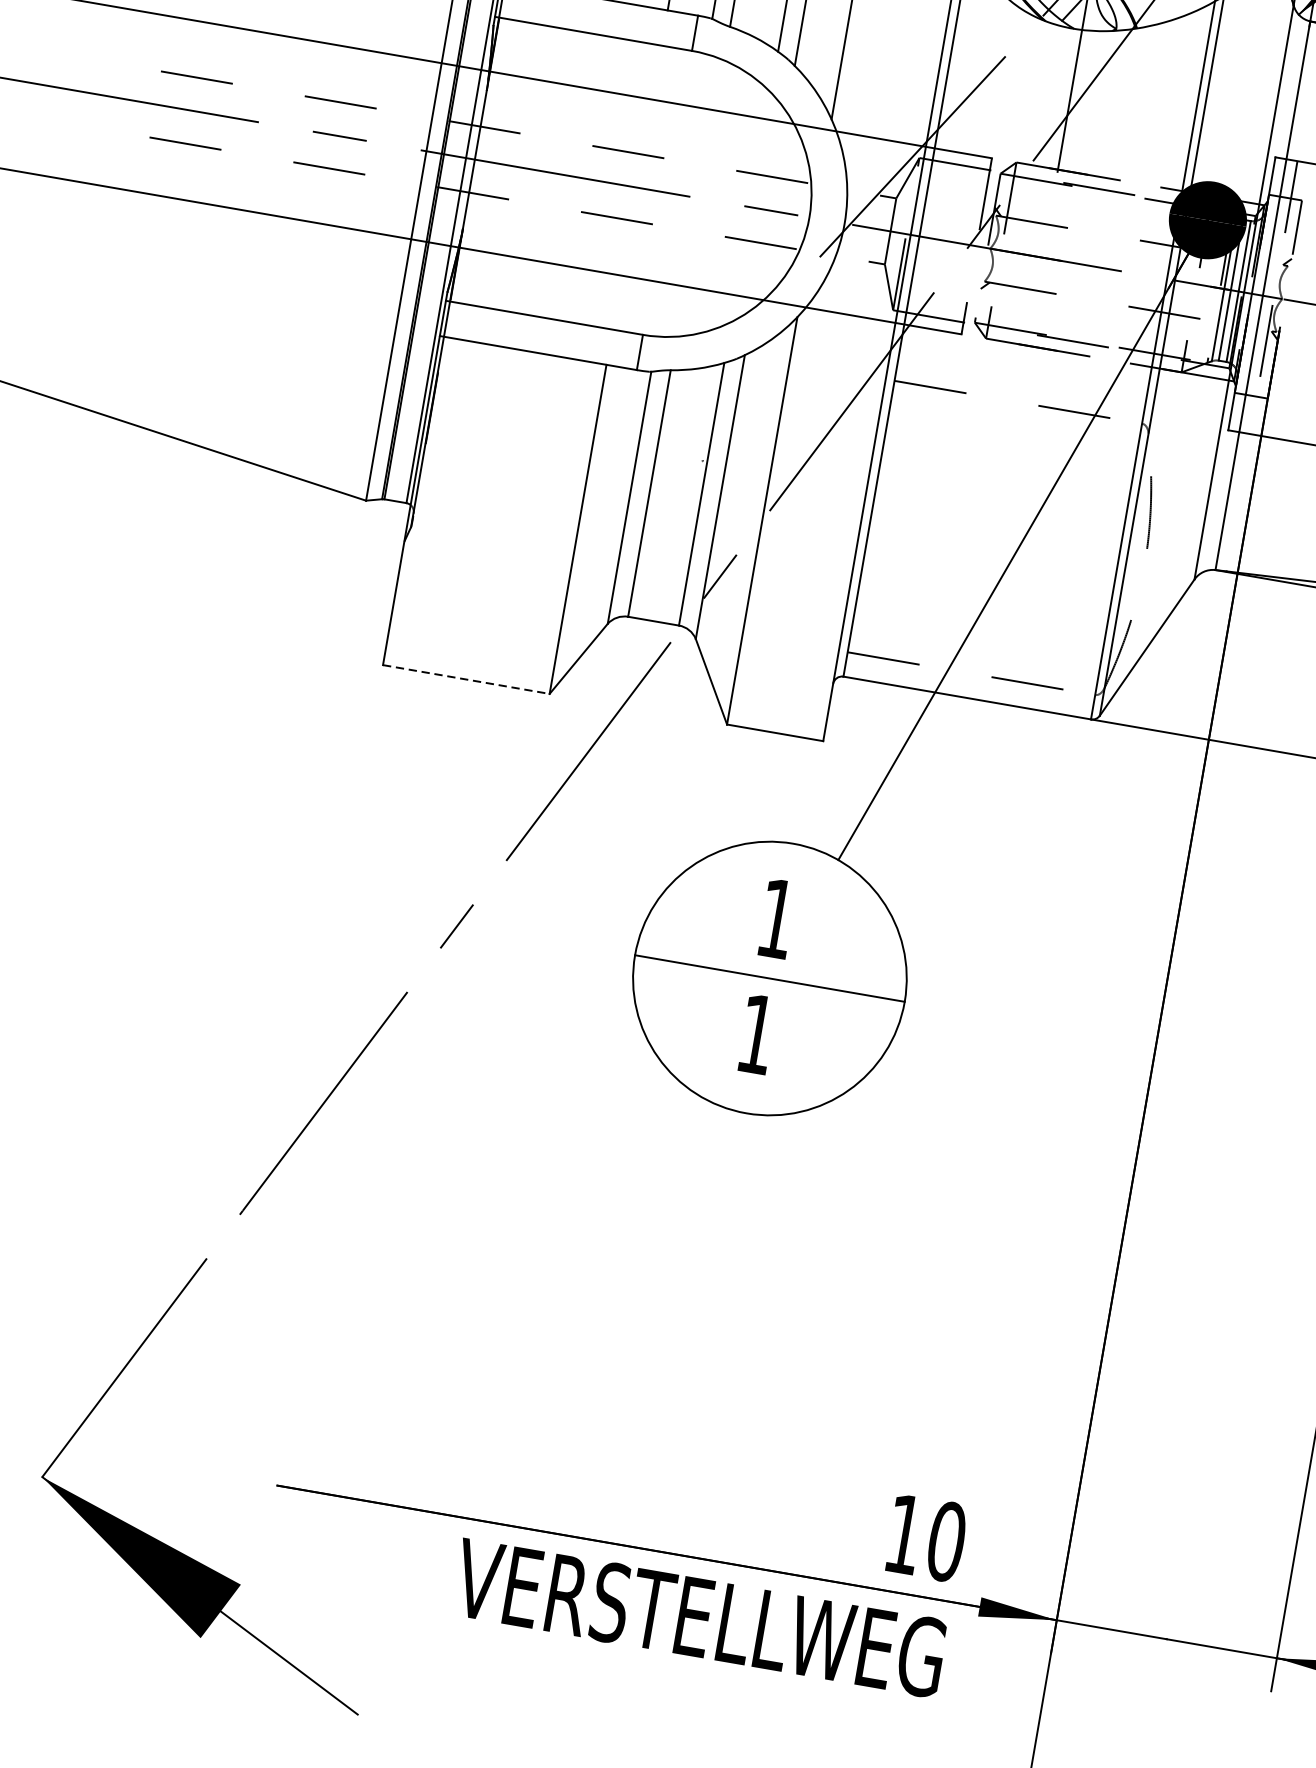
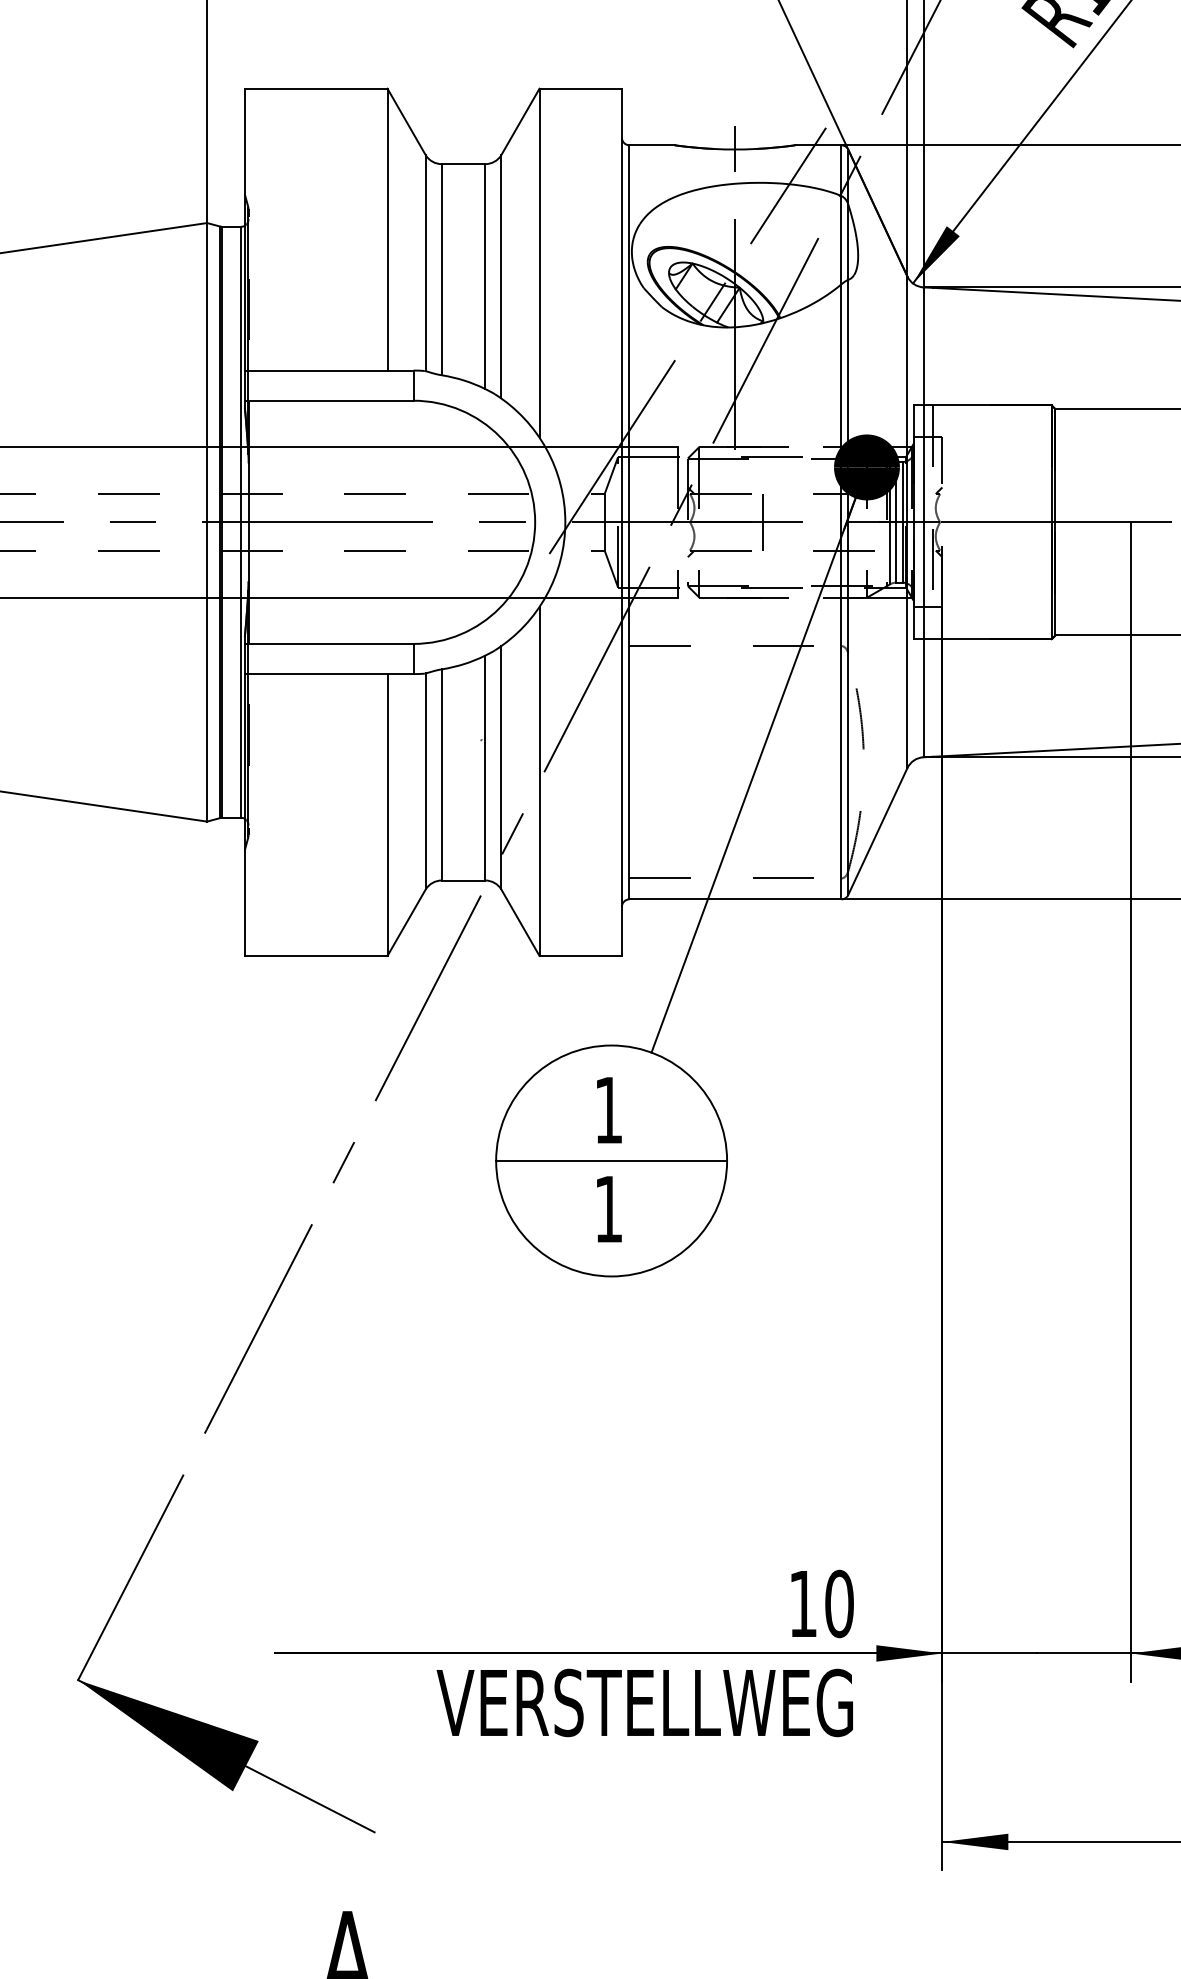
line: (1076, 263) -> (763, 522), added
line: (466, 679) -> (316, 955), dashed -> solid

